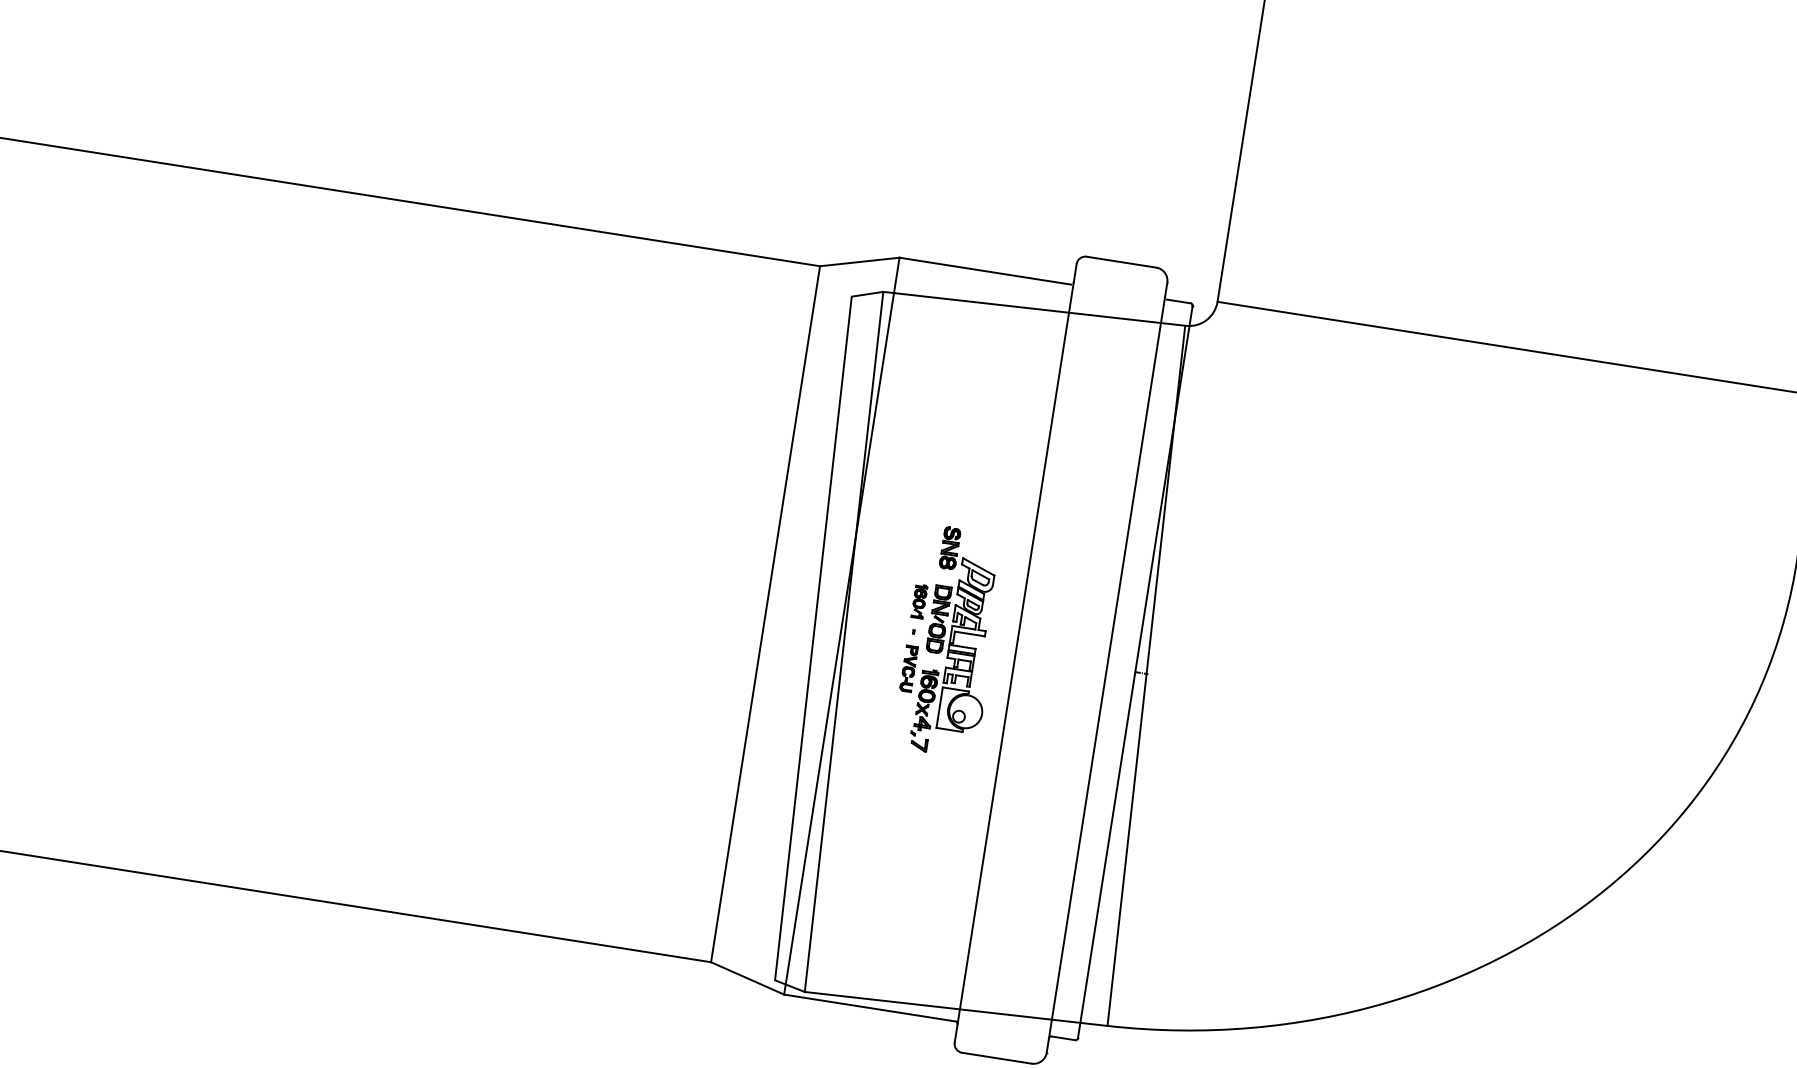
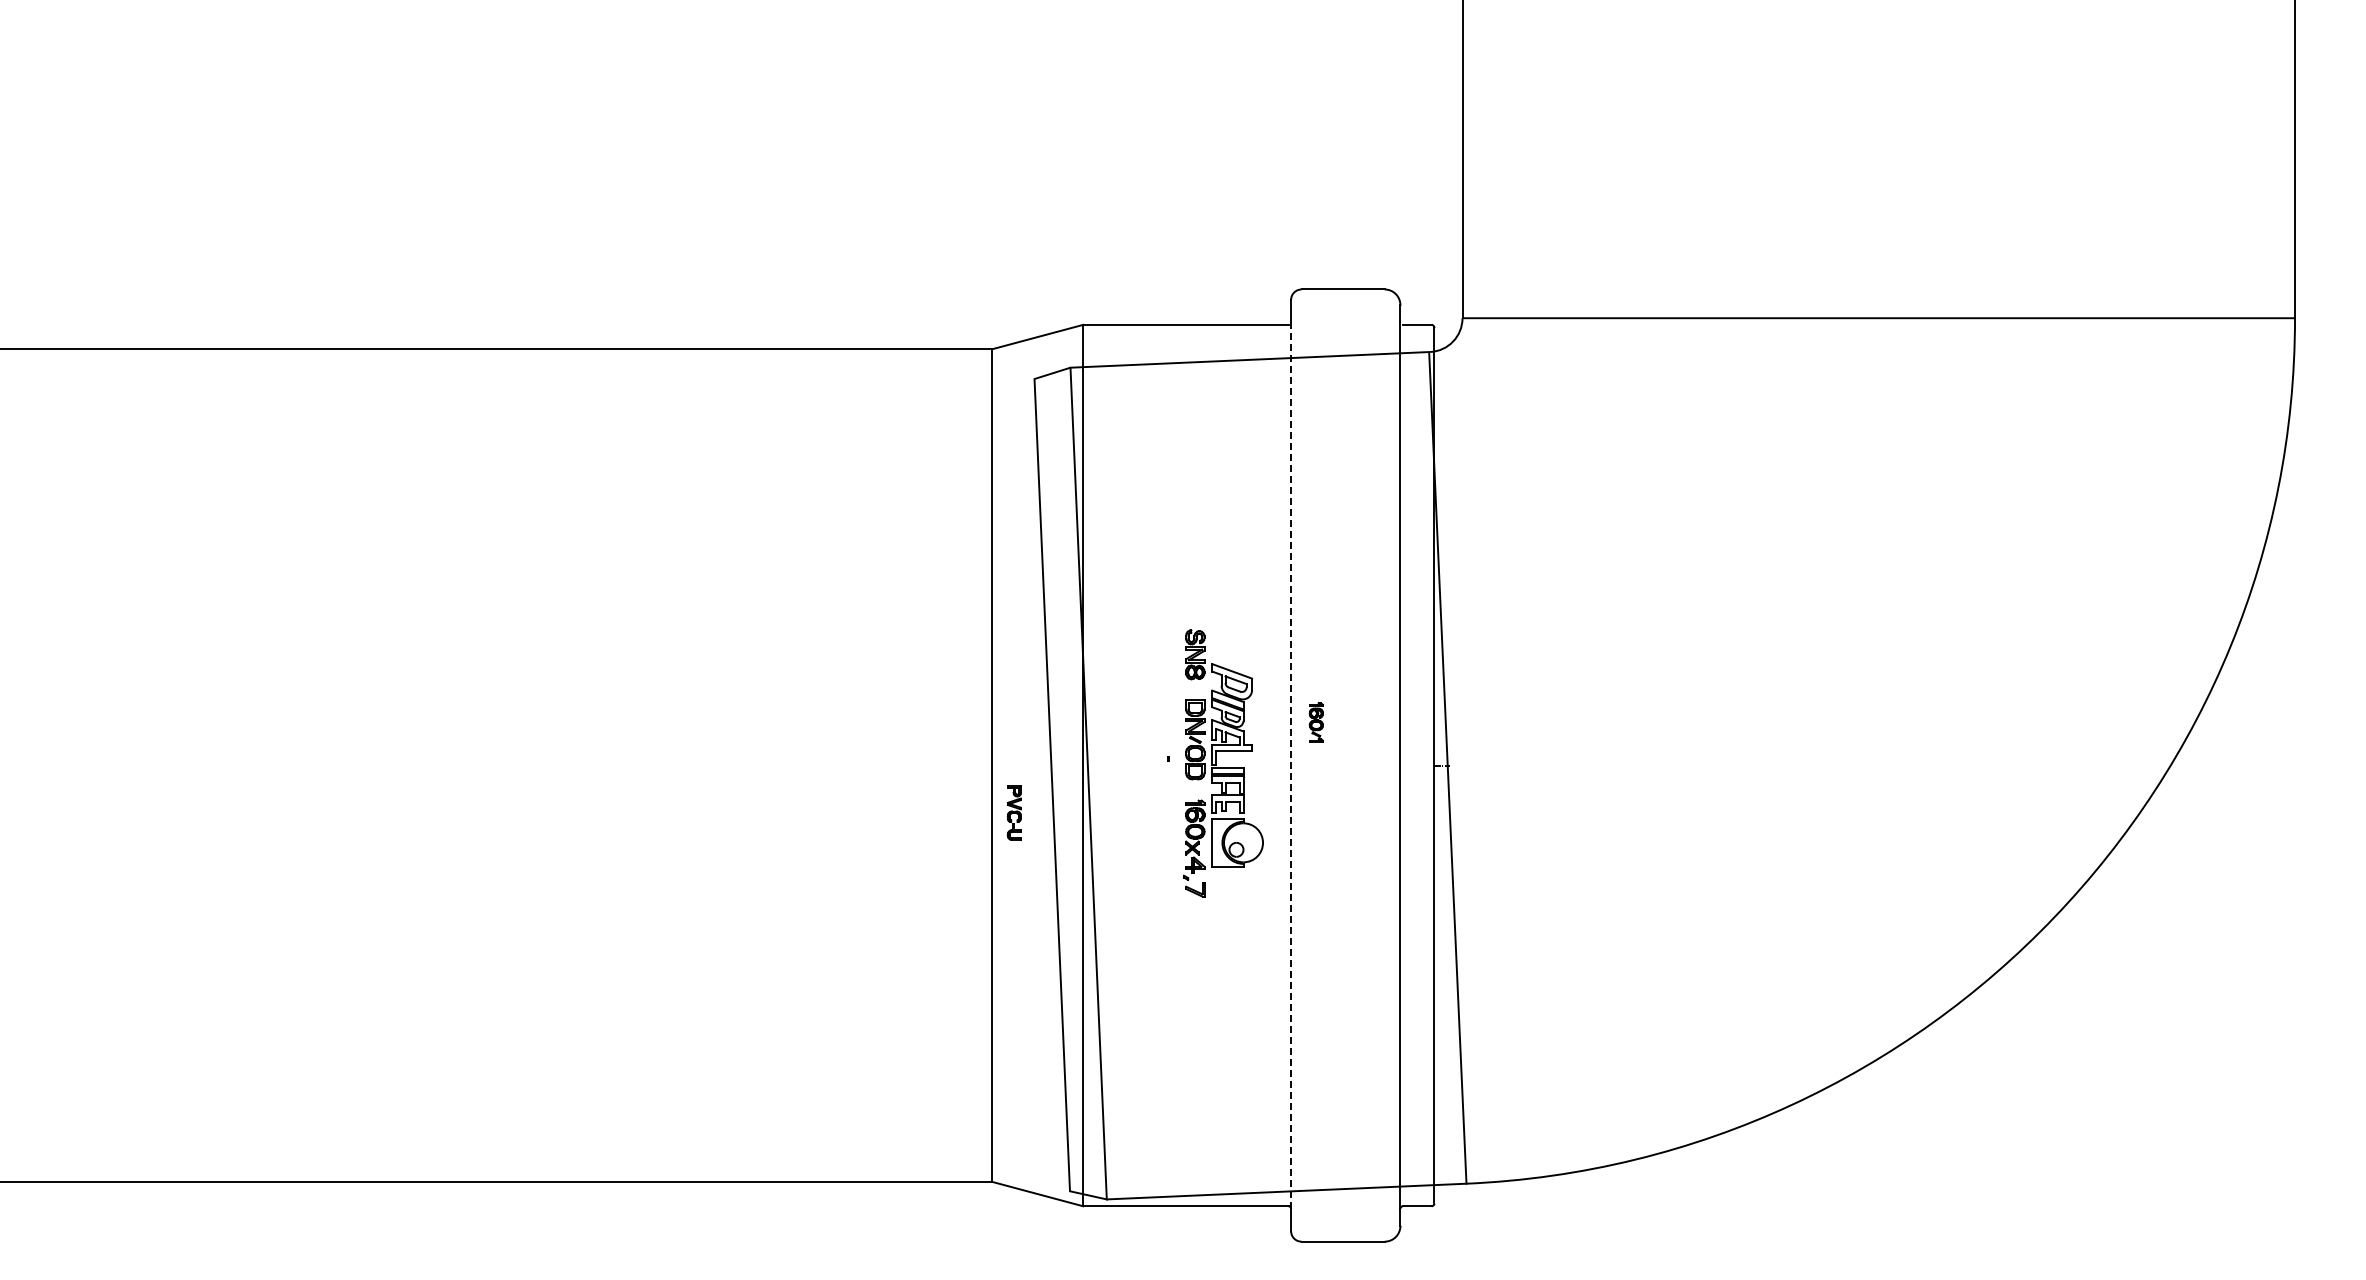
part: (918, 601) -> (1315, 722), moved
line: (1016, 653) -> (1291, 765), solid -> dashed
part: (908, 668) -> (1013, 812), moved

